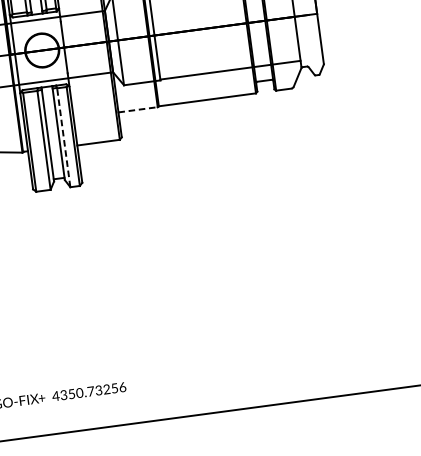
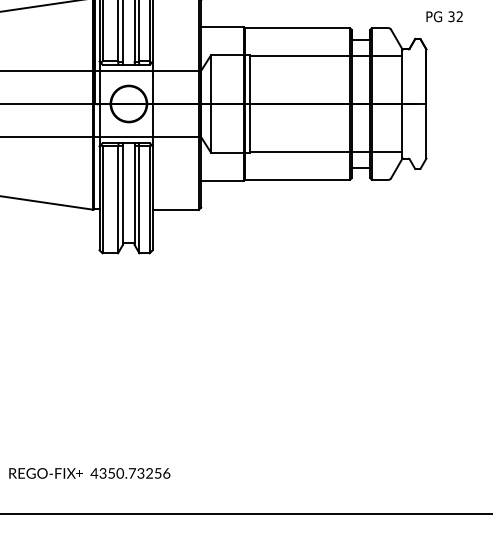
line: (138, 109) -> (222, 180), dashed -> solid
line: (63, 137) -> (139, 199), dashed -> solid

